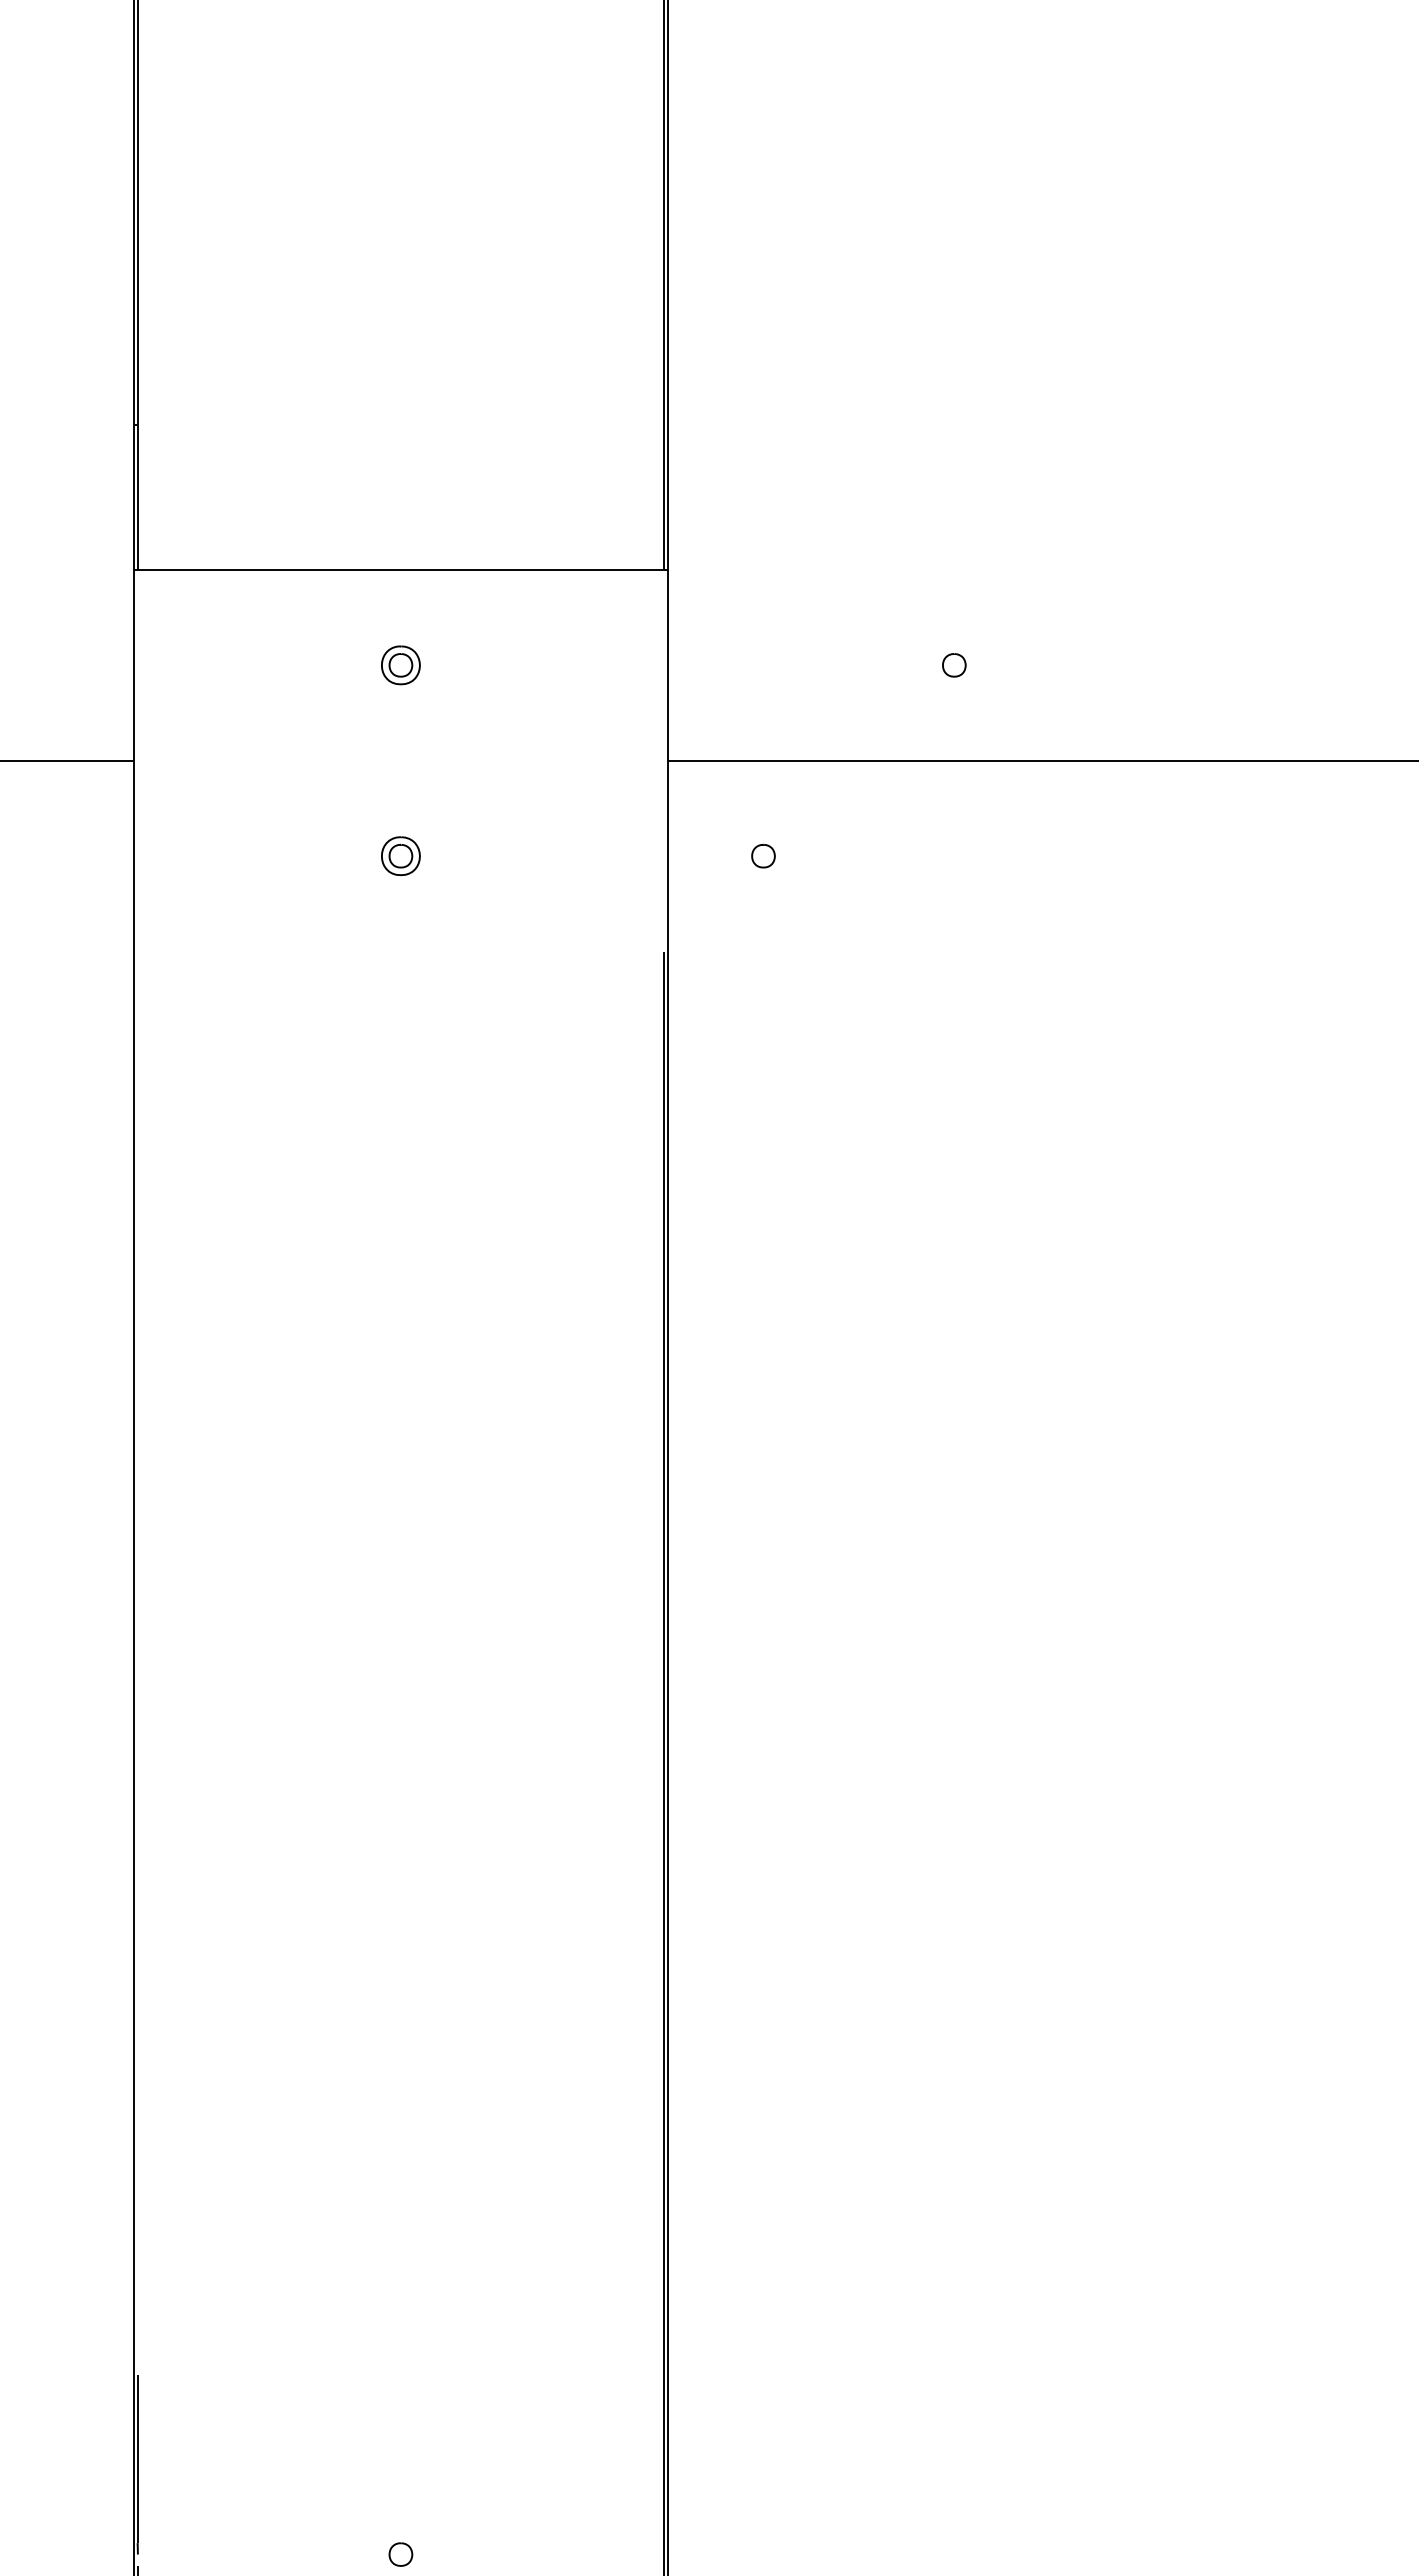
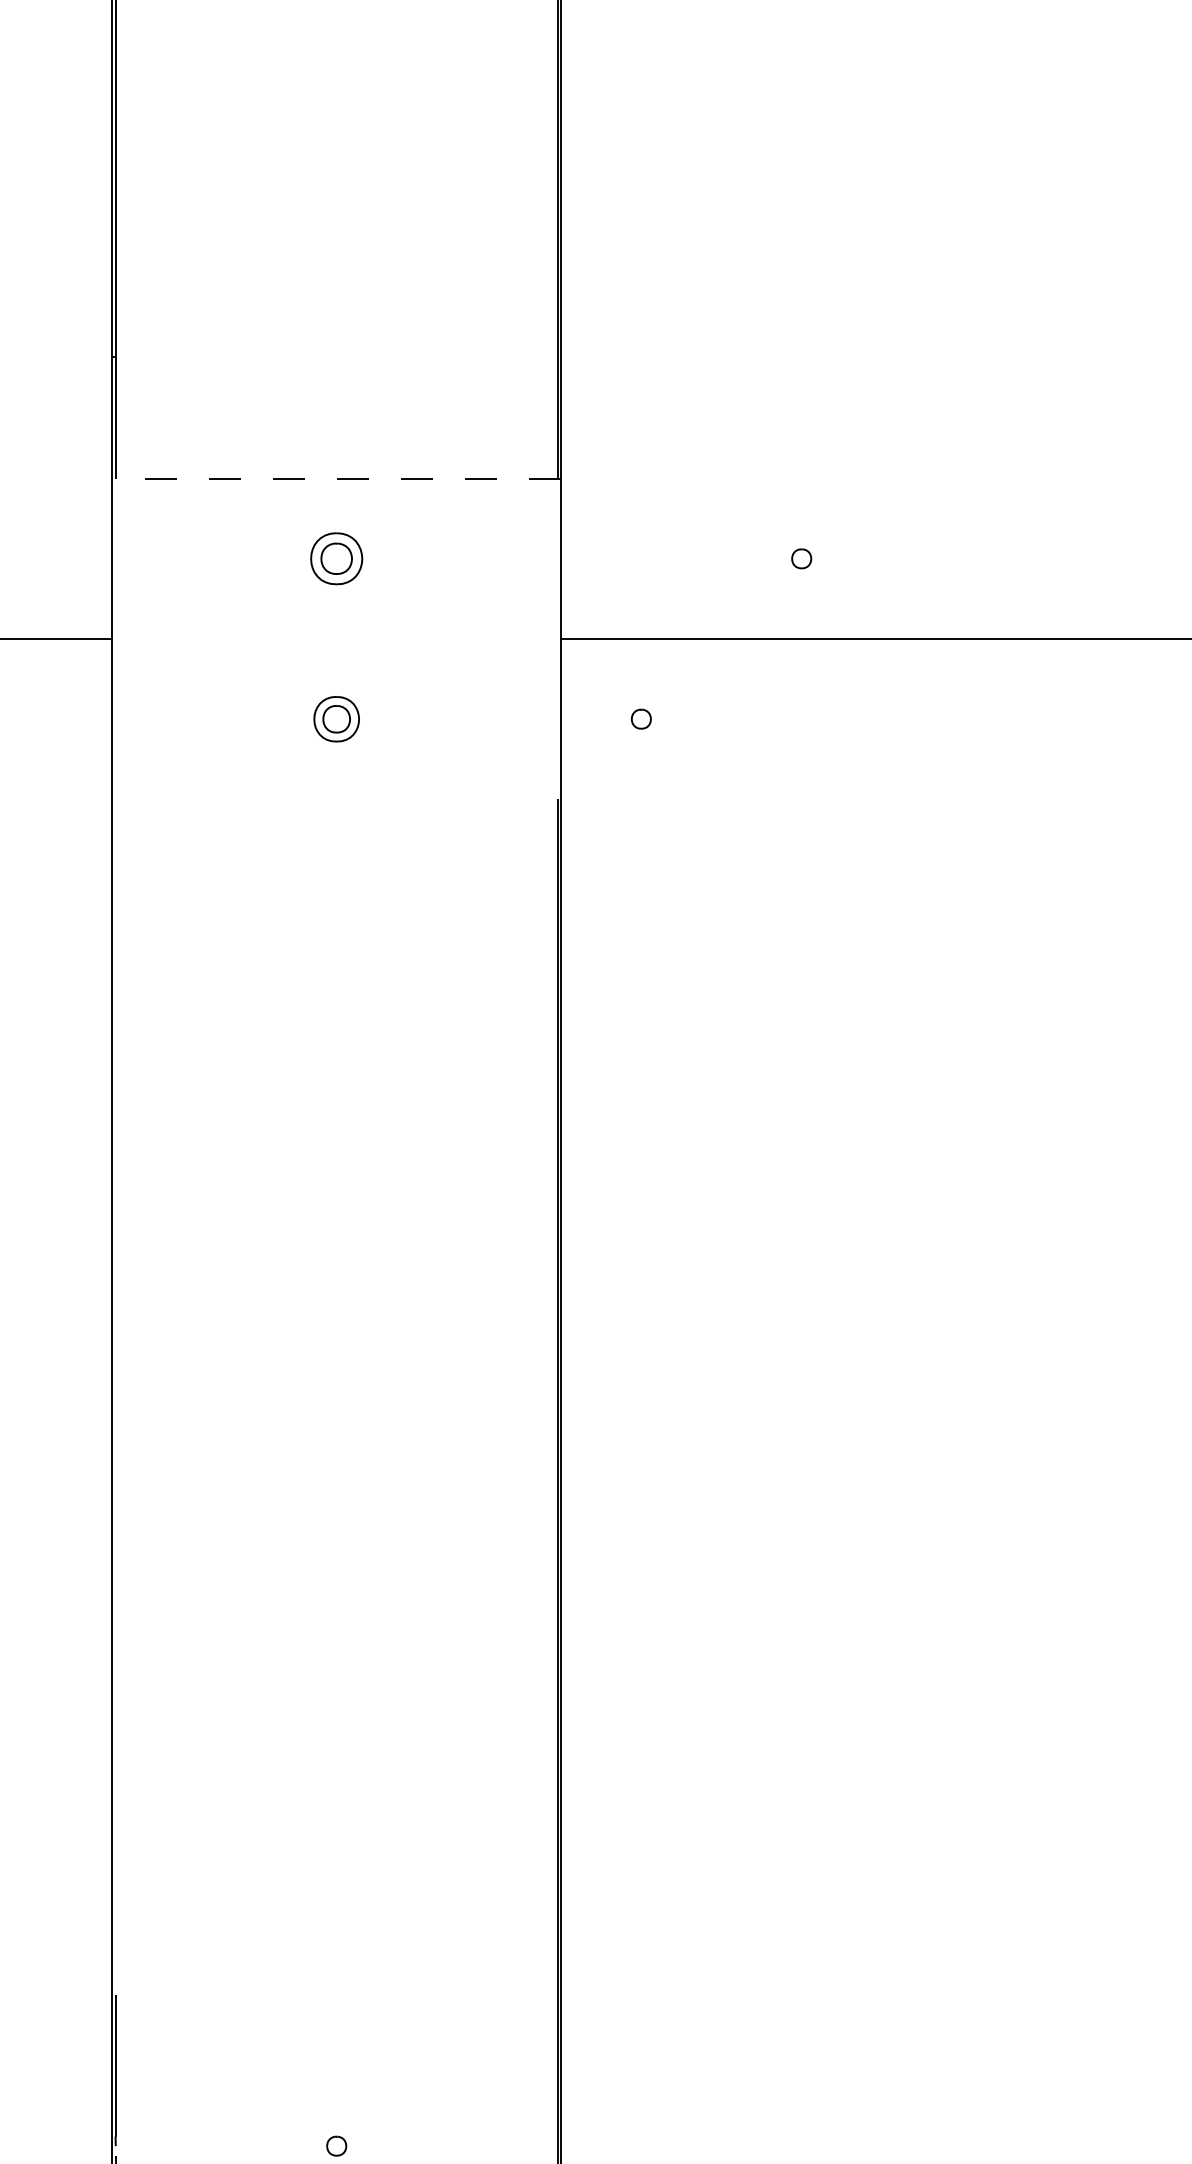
line: (400, 569) -> (336, 478), solid -> dashed
part: (400, 665) -> (336, 558), size x1.6
part: (400, 855) -> (336, 718), size x1.4

